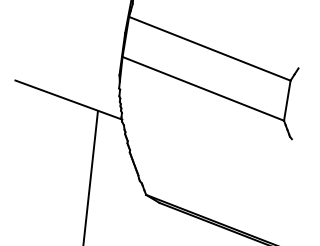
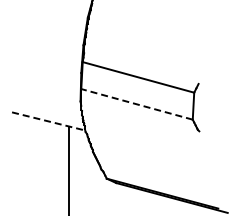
line: (203, 89) -> (137, 104), solid -> dashed
line: (68, 100) -> (48, 121), solid -> dashed

